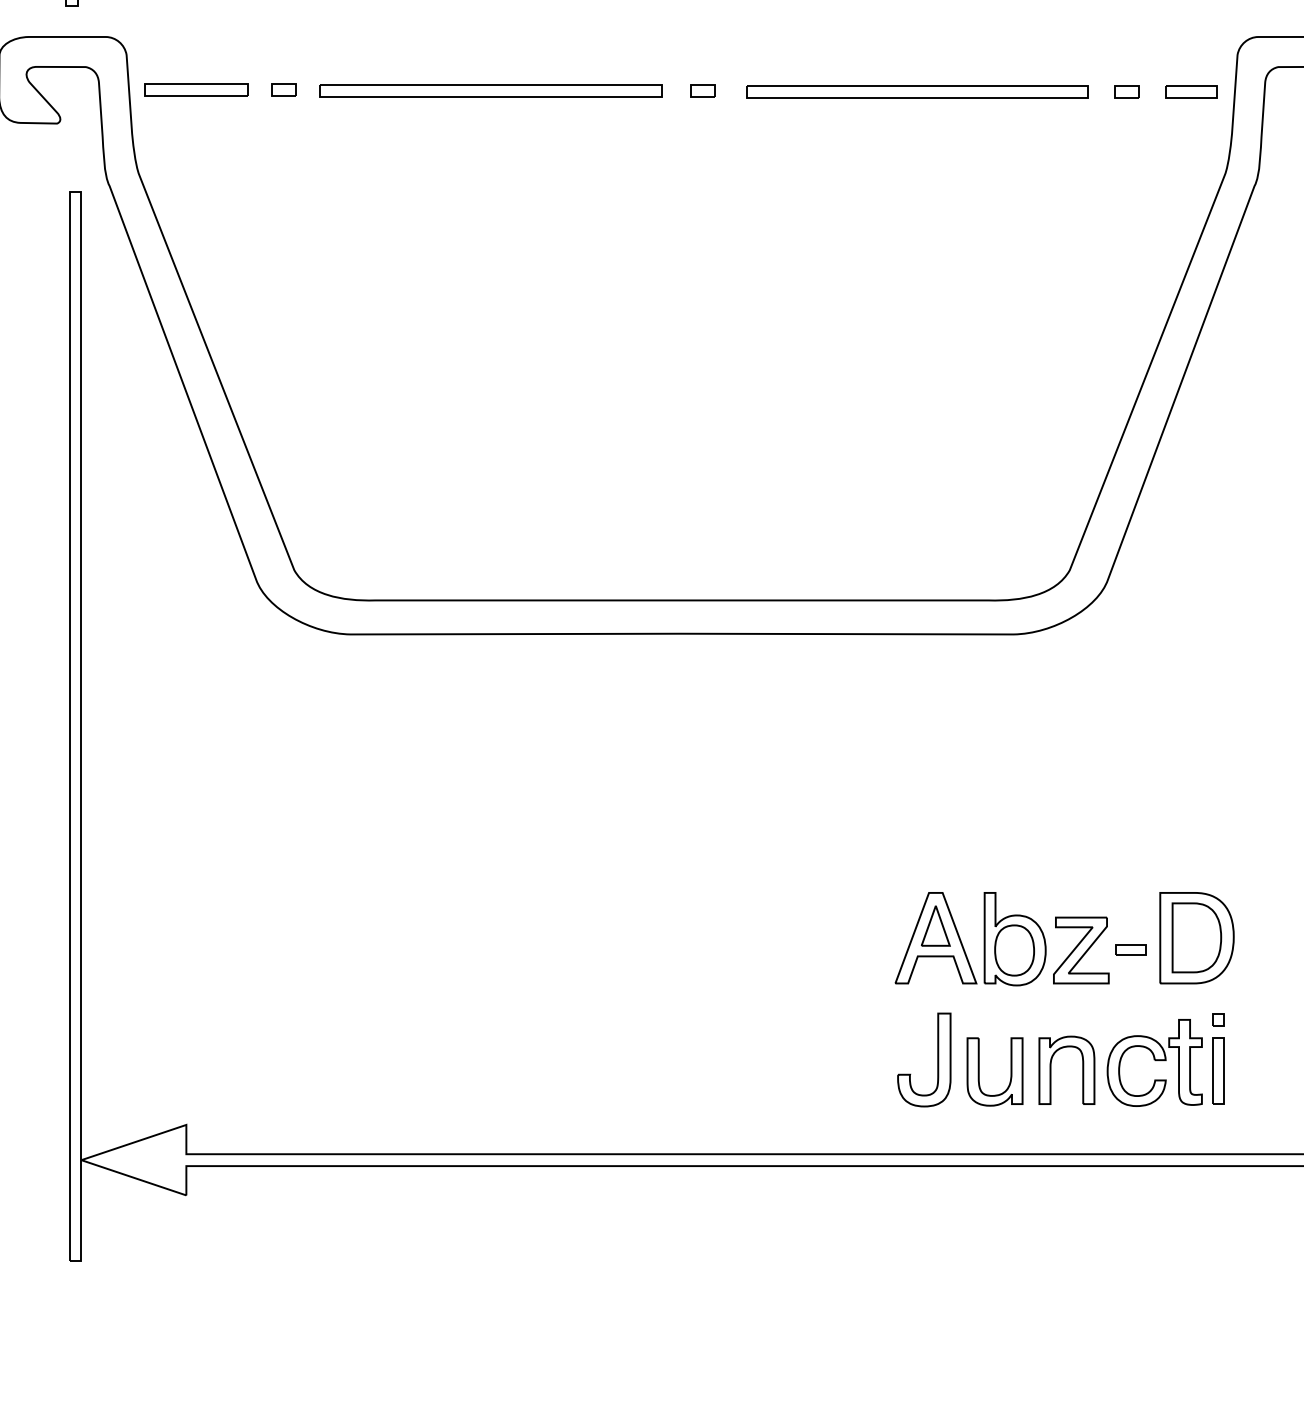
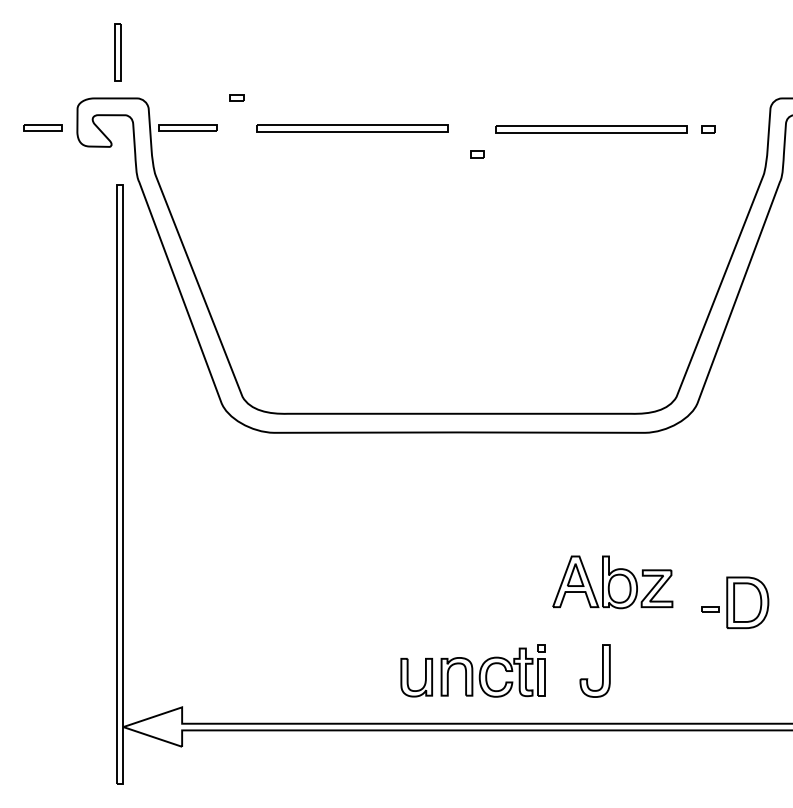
part: (283, 88) -> (236, 97), moved
part: (703, 90) -> (477, 154), moved
part: (1191, 90) -> (744, 128), removed
part: (1001, 939) -> (612, 582), moved
part: (1094, 1059) -> (472, 670), moved

